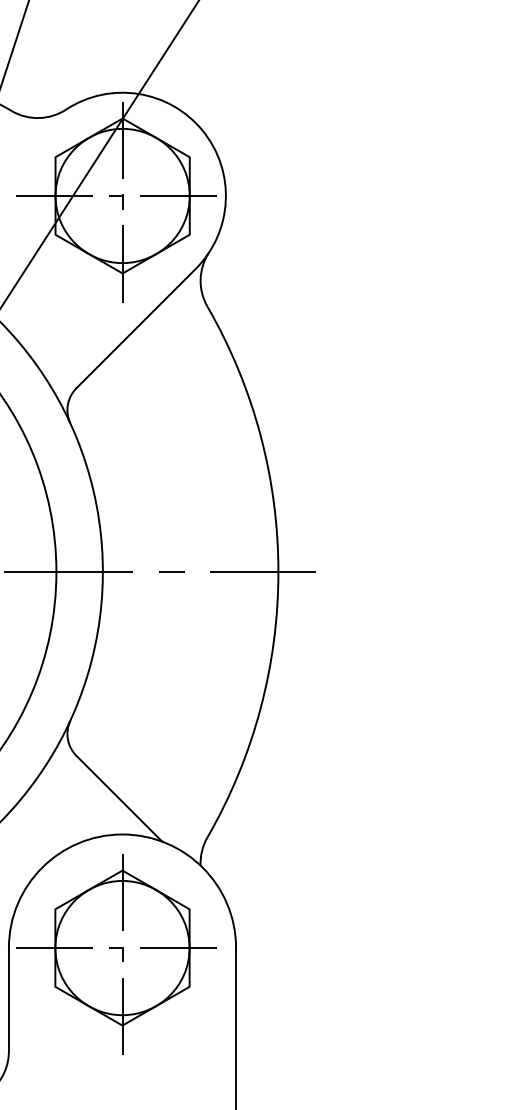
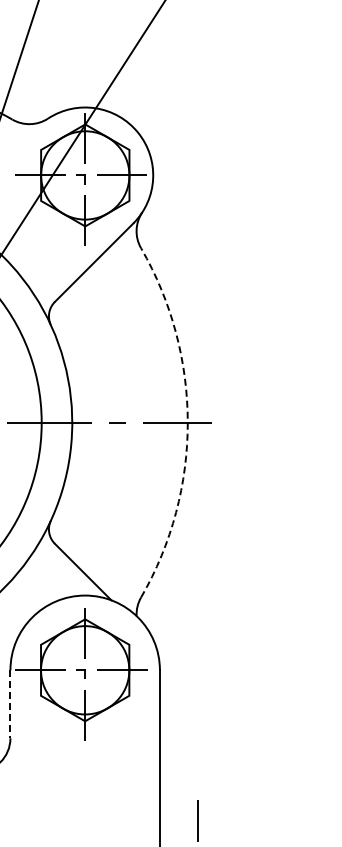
arc: (277, 571) -> (187, 422), solid -> dashed
line: (8, 1000) -> (10, 704), solid -> dashed

